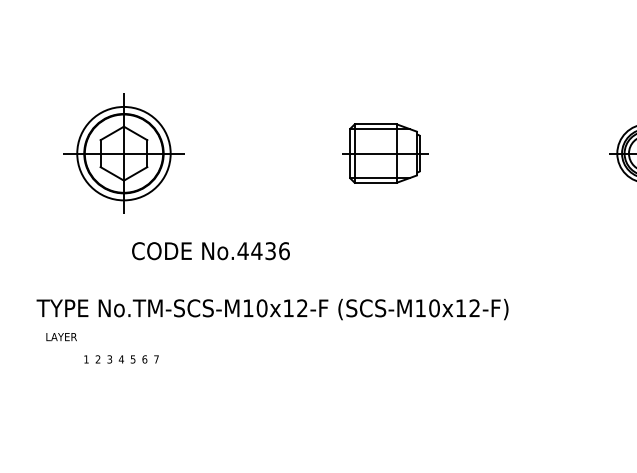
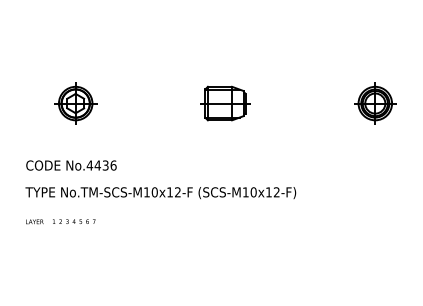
part: (123, 153) -> (75, 103), size x0.62
text: (211, 251) -> (71, 165), moved
text: (61, 336) -> (34, 221), moved

